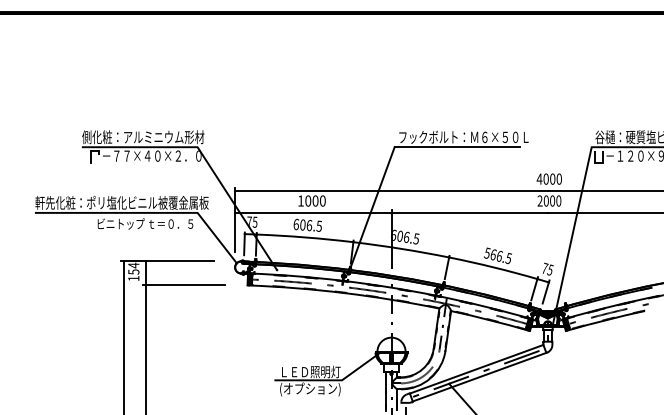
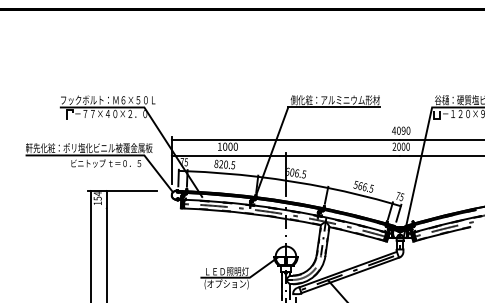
text: (147, 137) -> (107, 100), 側化粧：アルミニウム形材 -> フックボルト：Ｍ６×５０Ｌ
text: (463, 137) -> (338, 100), フックボルト：Ｍ６×５０Ｌ -> 側化粧：アルミニウム形材
text: (552, 178) -> (403, 130), 4000 -> 4090
text: (302, 224) -> (220, 163), 606.5 -> 820.5
line: (183, 285) -> (134, 208), removed

